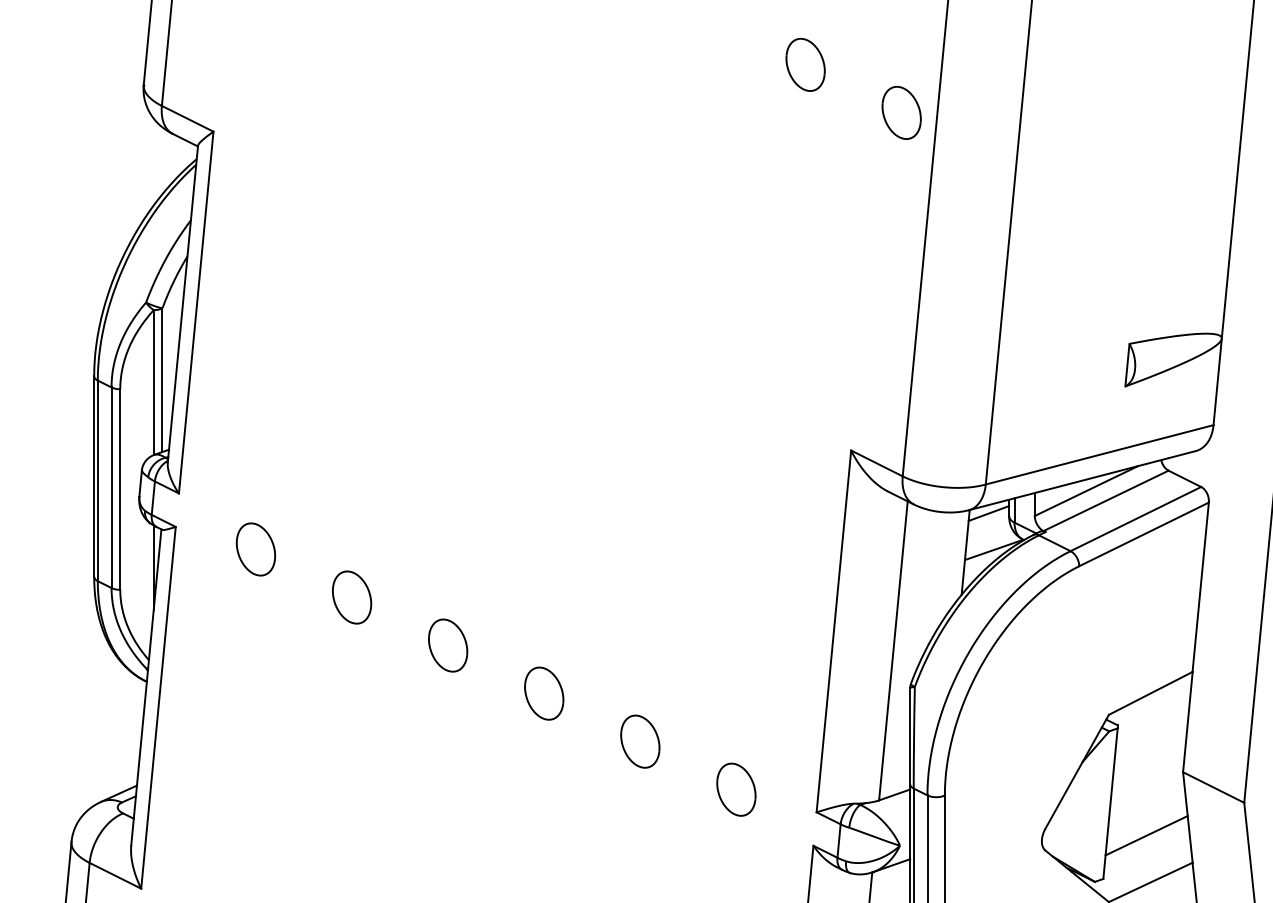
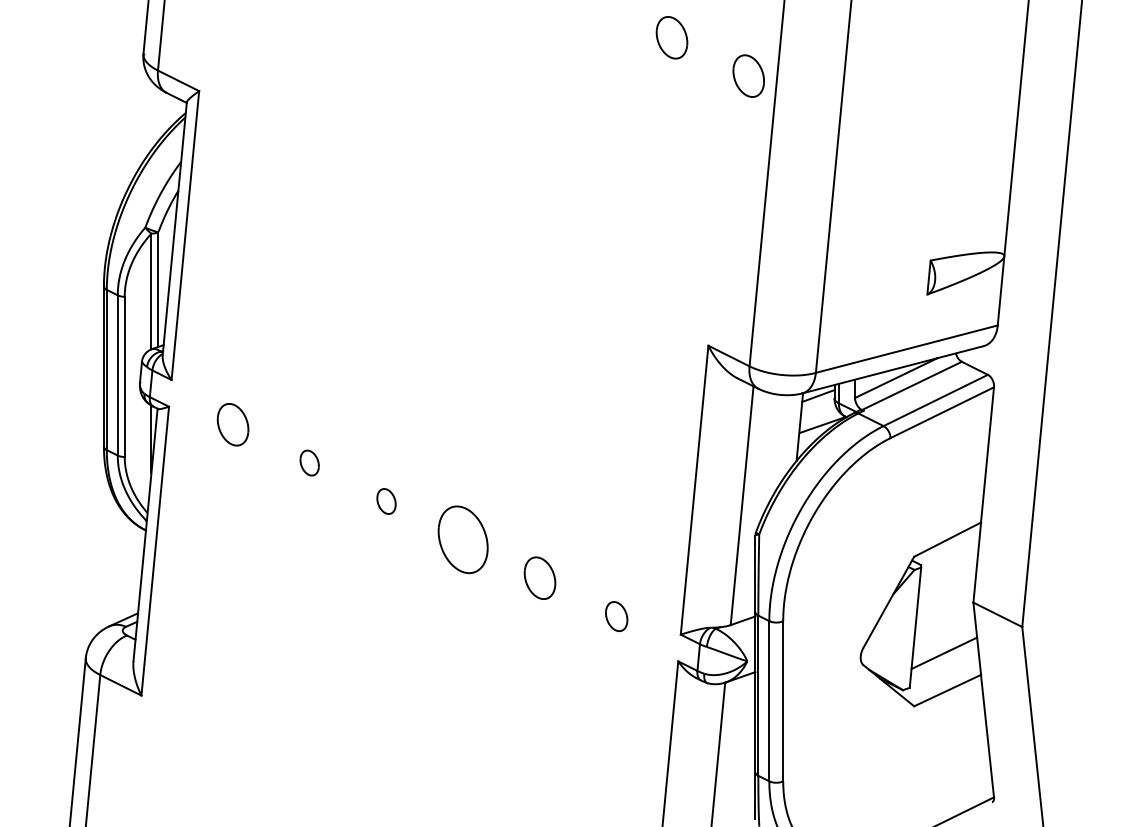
part: (351, 596) -> (309, 462), size x0.6
part: (448, 645) -> (386, 501), size x0.6
part: (544, 693) -> (463, 539), size x1.6
part: (736, 789) -> (616, 616), size x0.7

